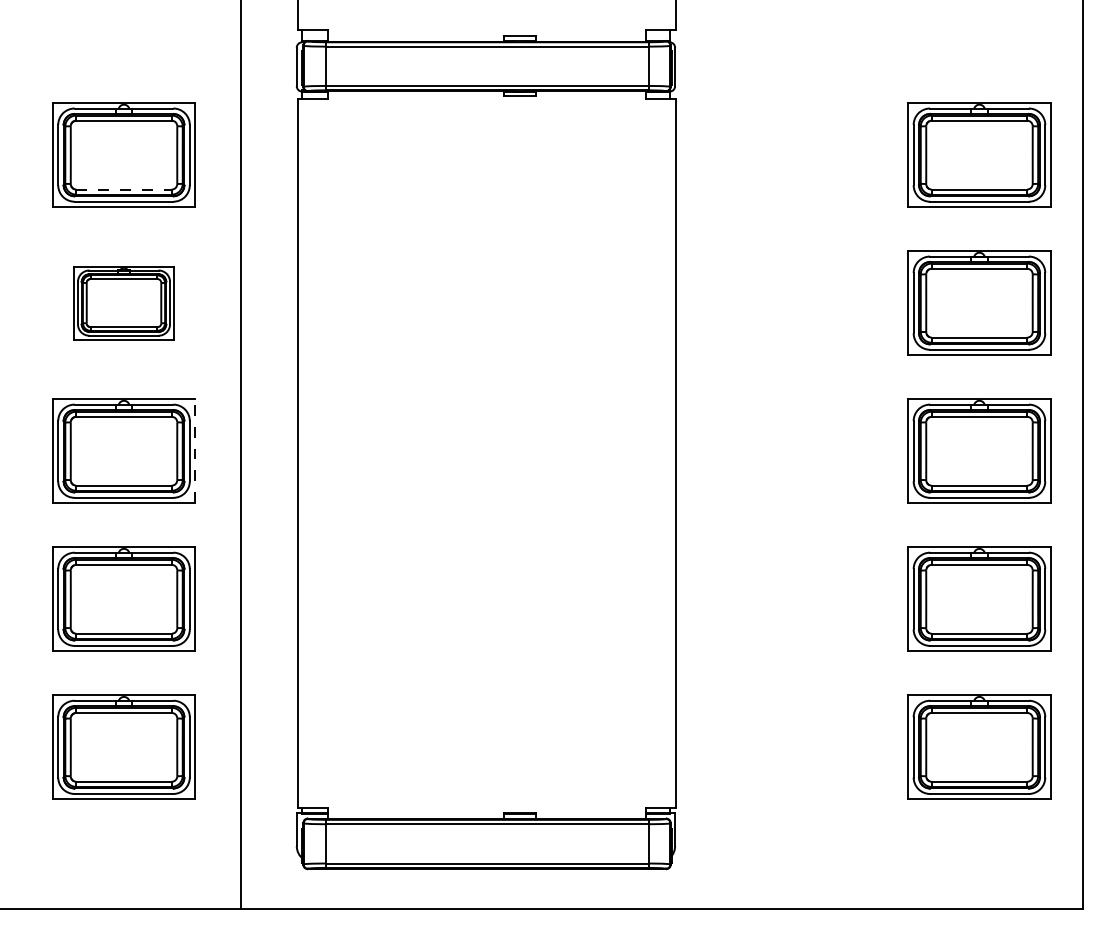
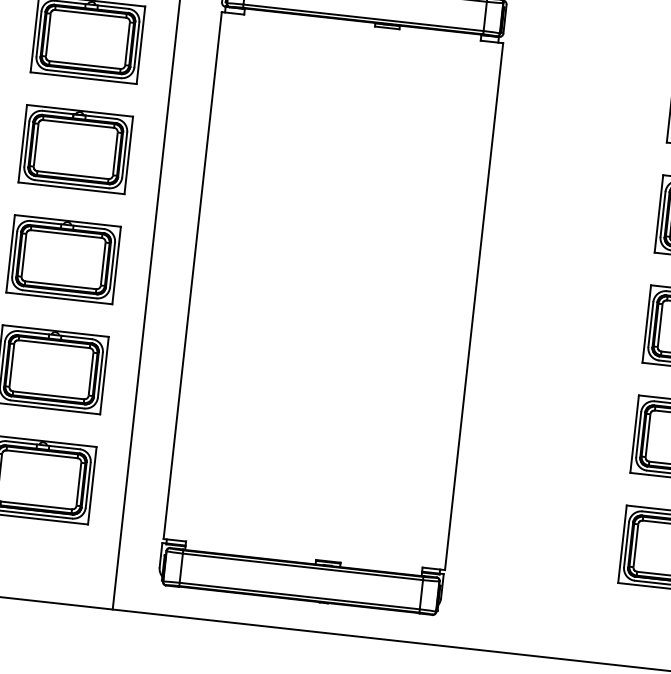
line: (124, 189) -> (85, 65), dashed -> solid
part: (123, 302) -> (75, 149), size x1.43
line: (195, 450) -> (116, 264), dashed -> solid

